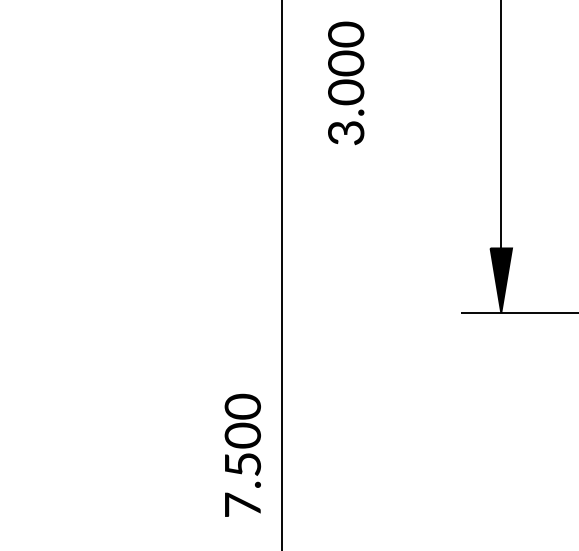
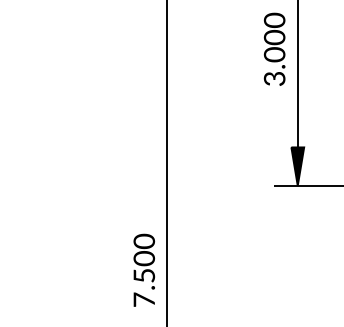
text: (345, 81) -> (274, 48), moved

